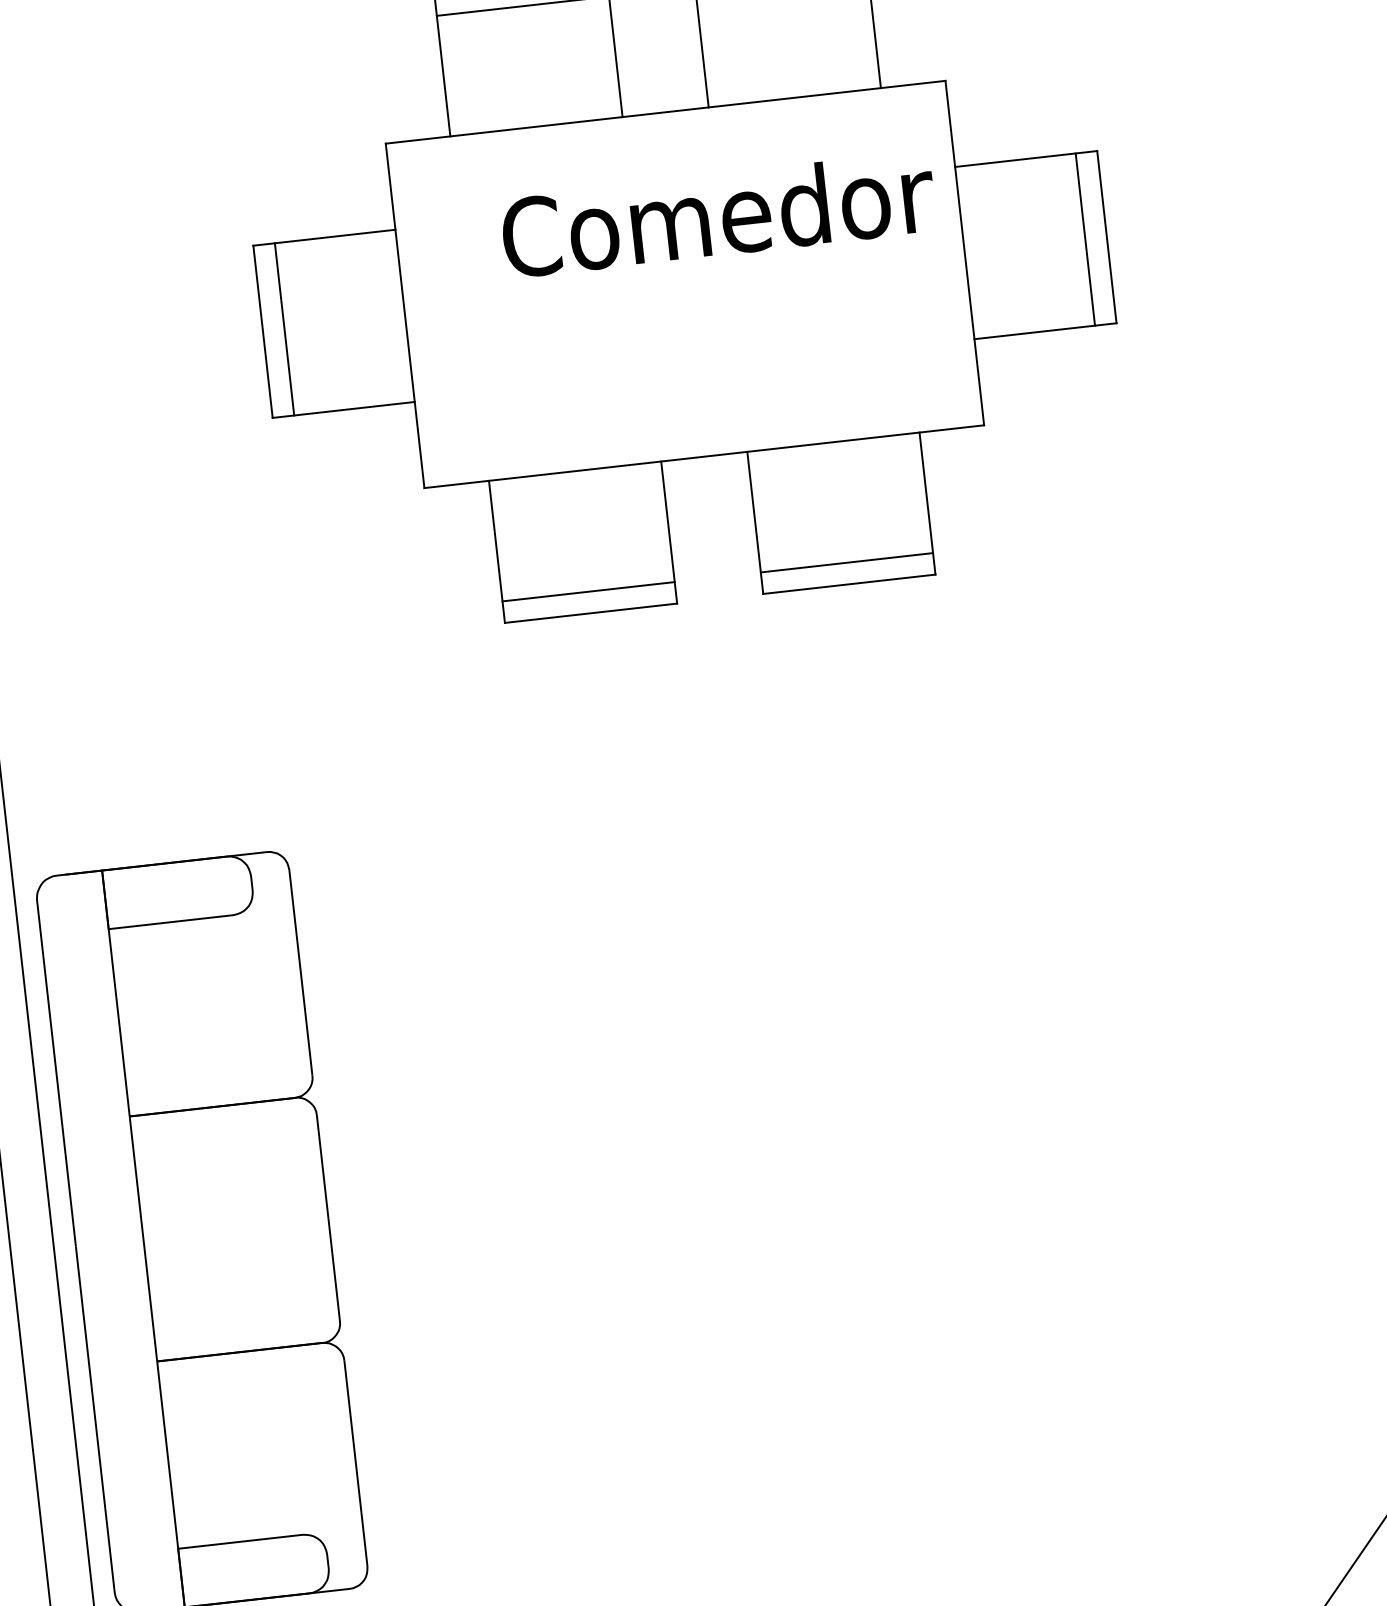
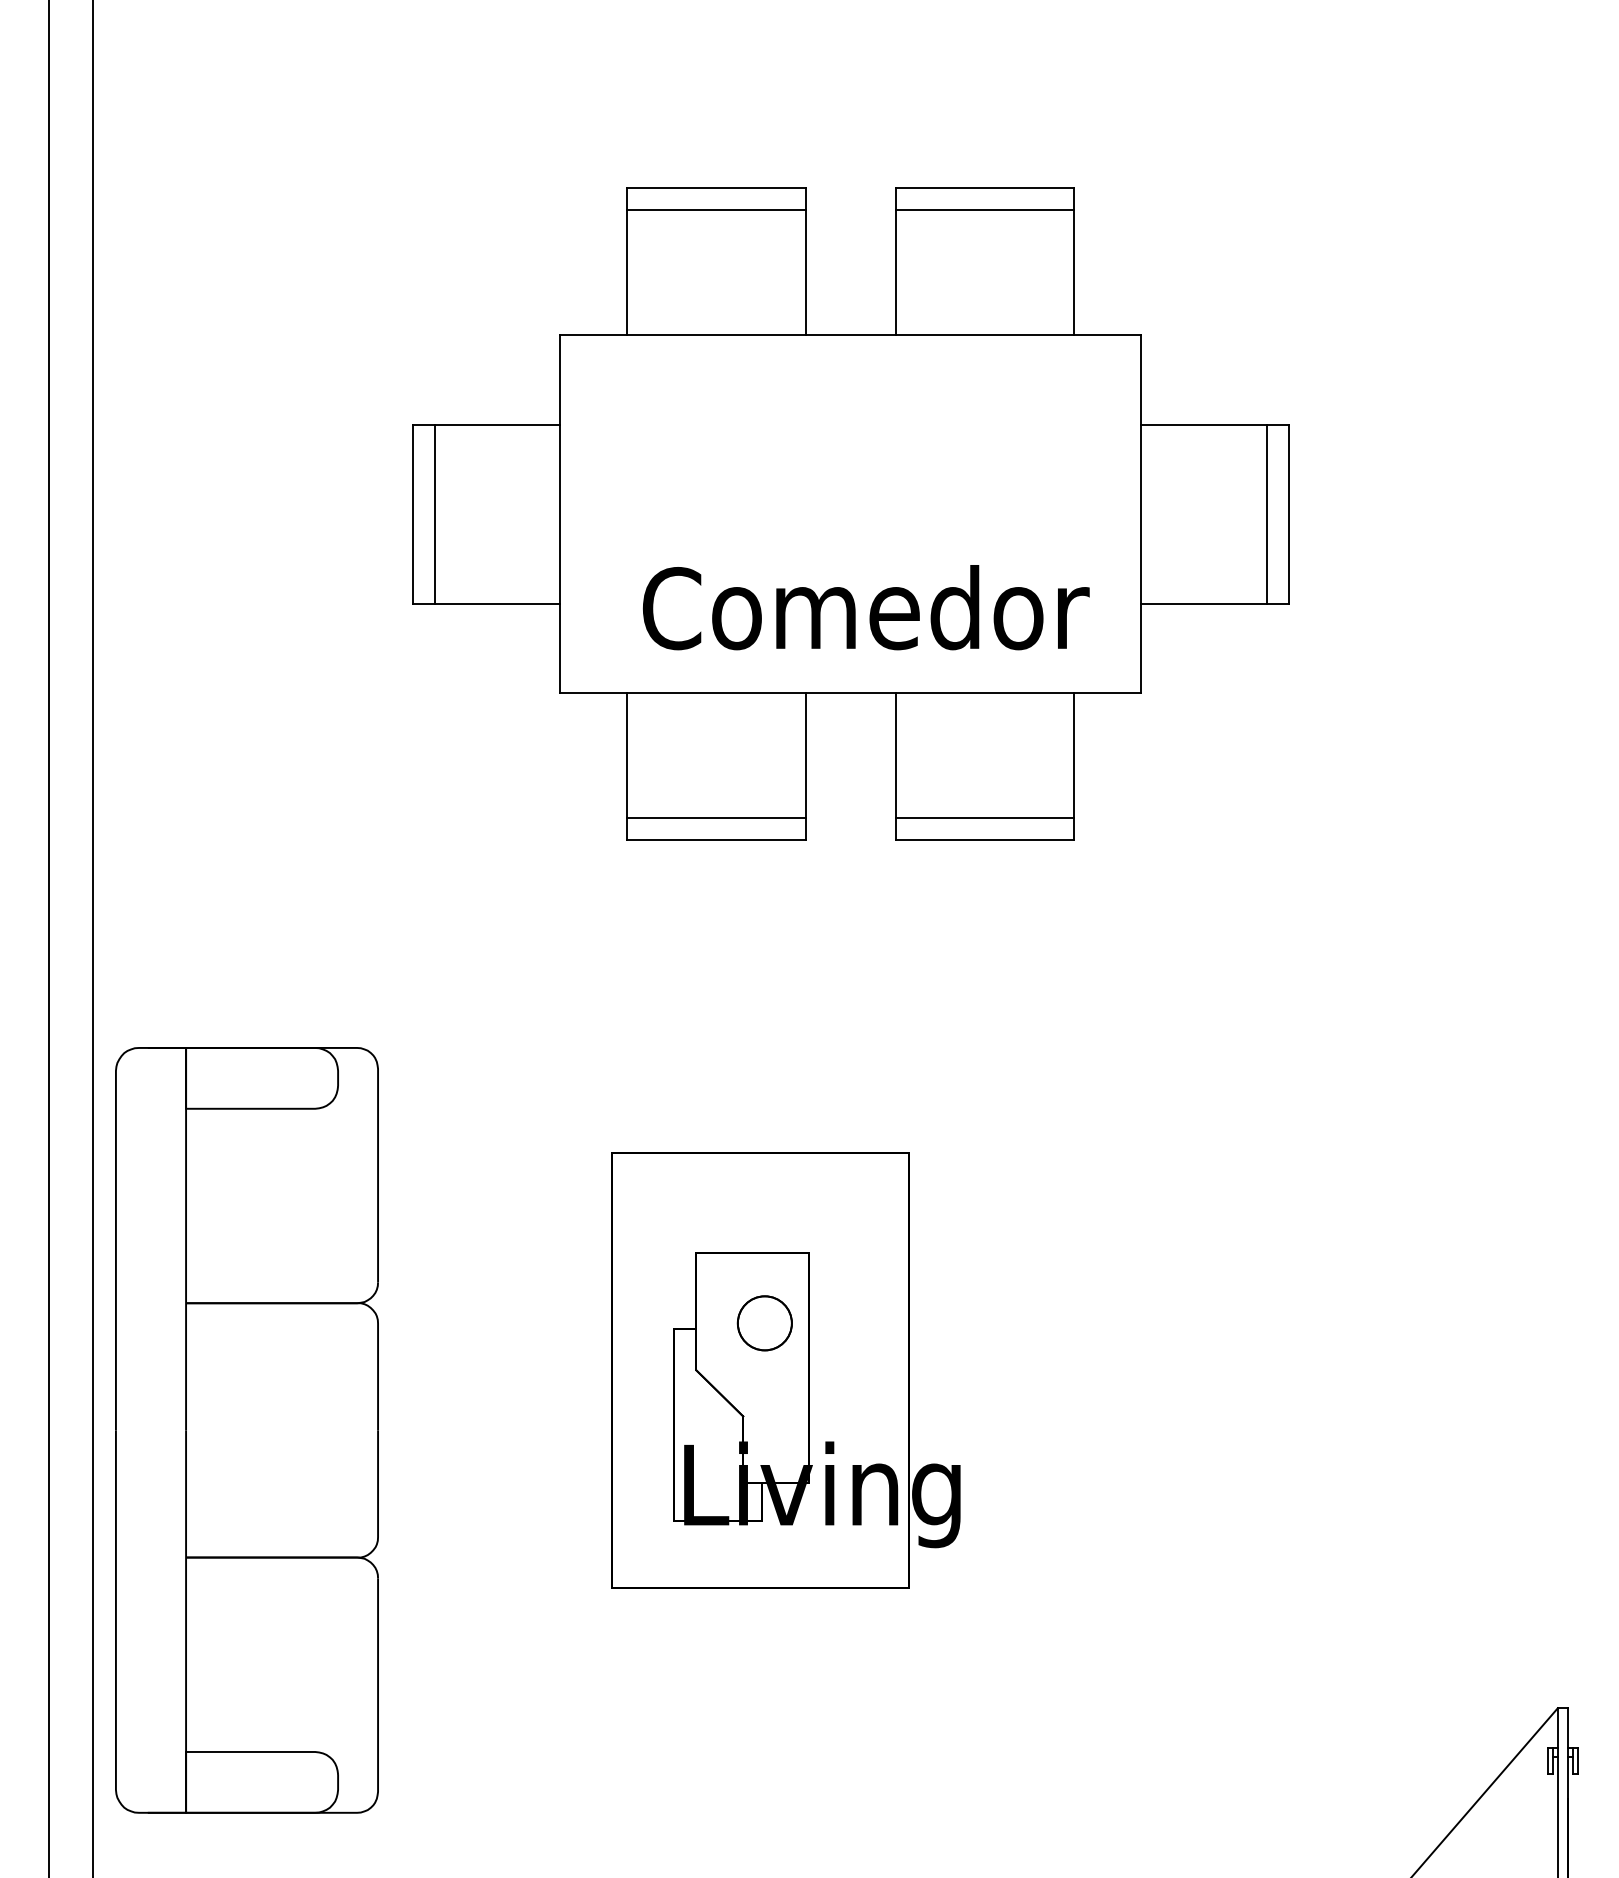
text: (718, 214) -> (866, 607), moved
part: (714, 1116) -> (785, 1370), added

